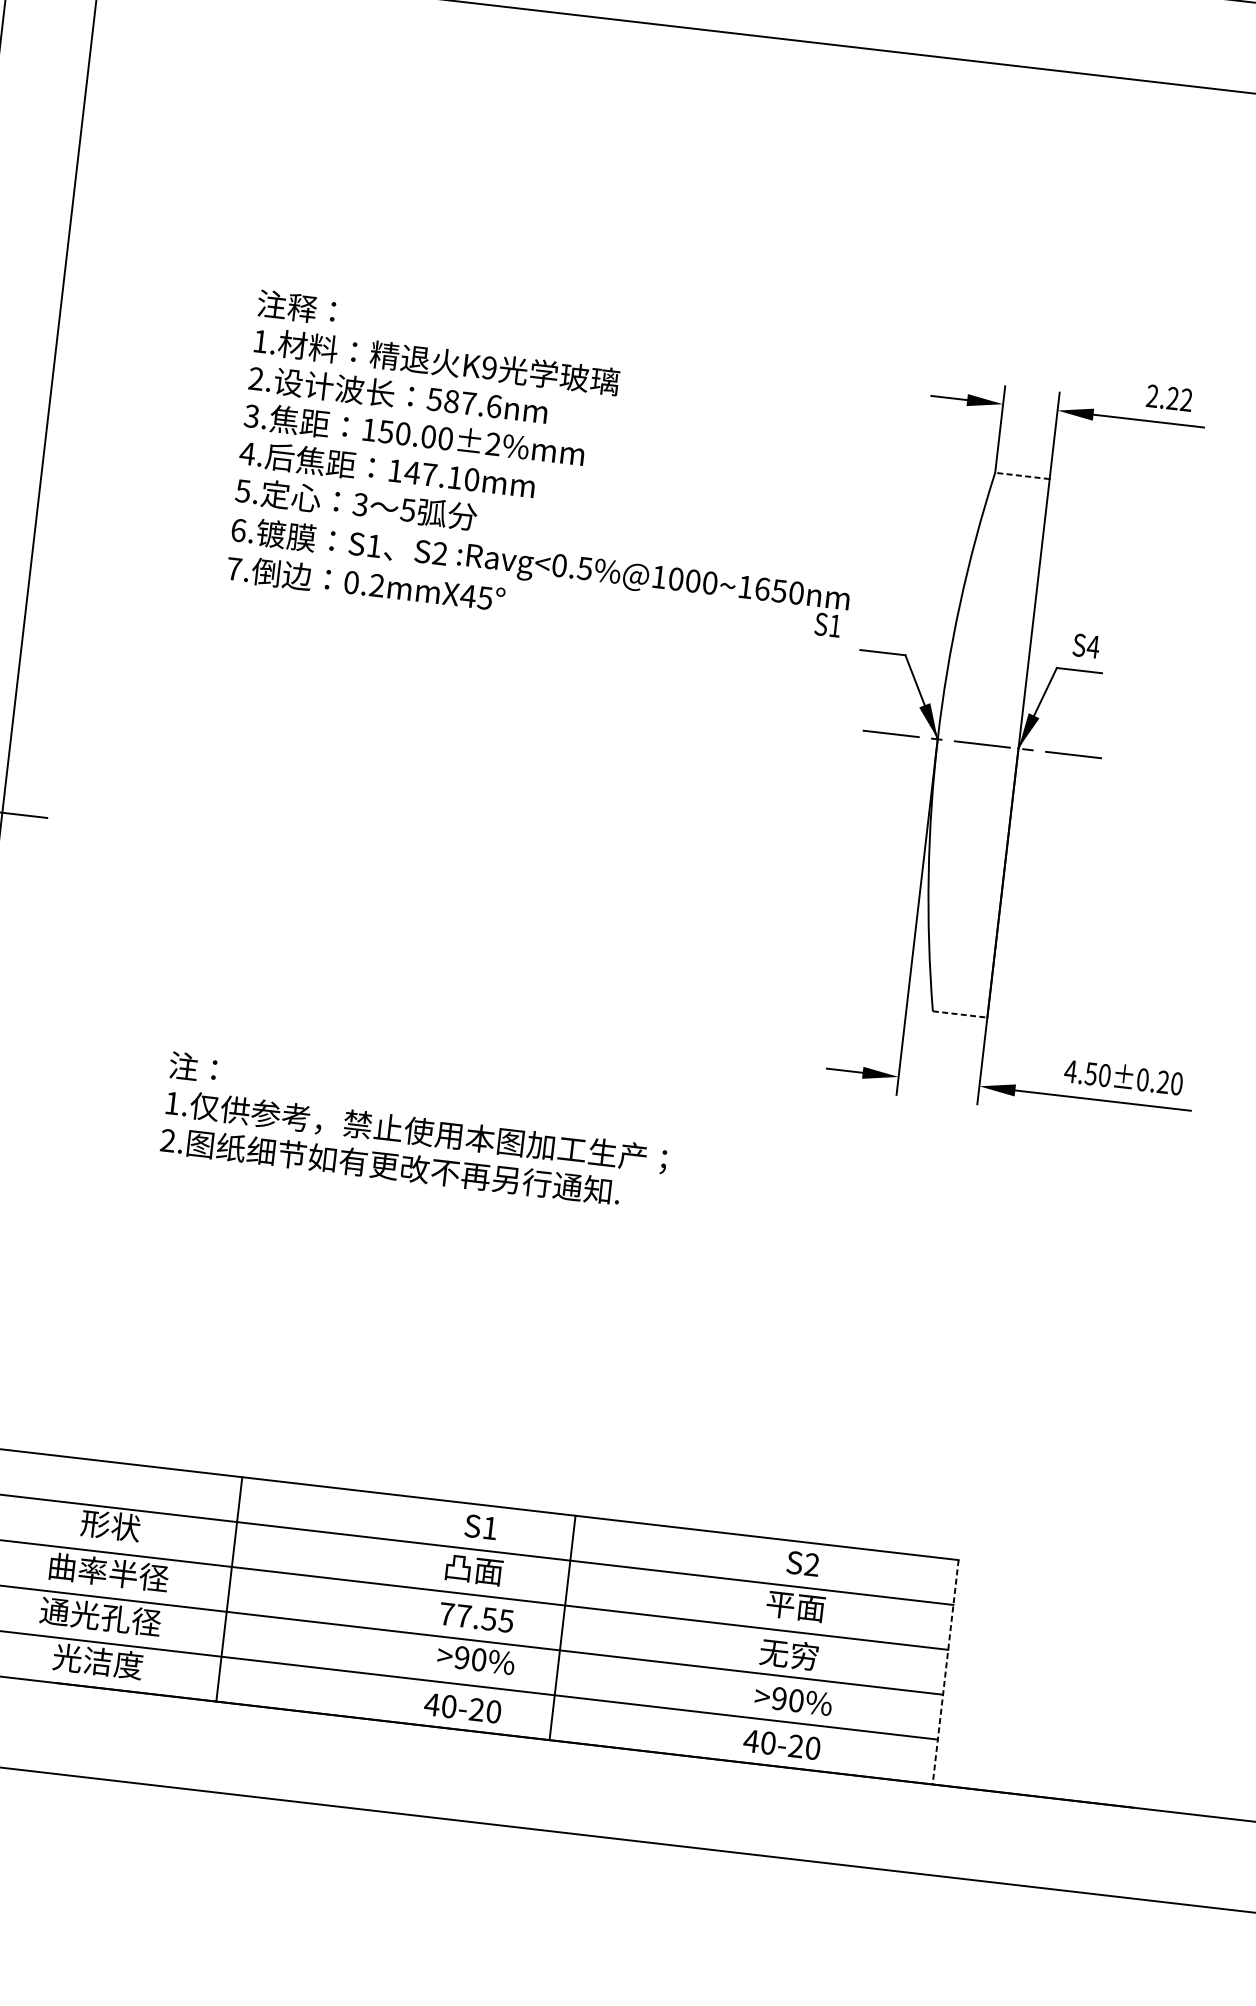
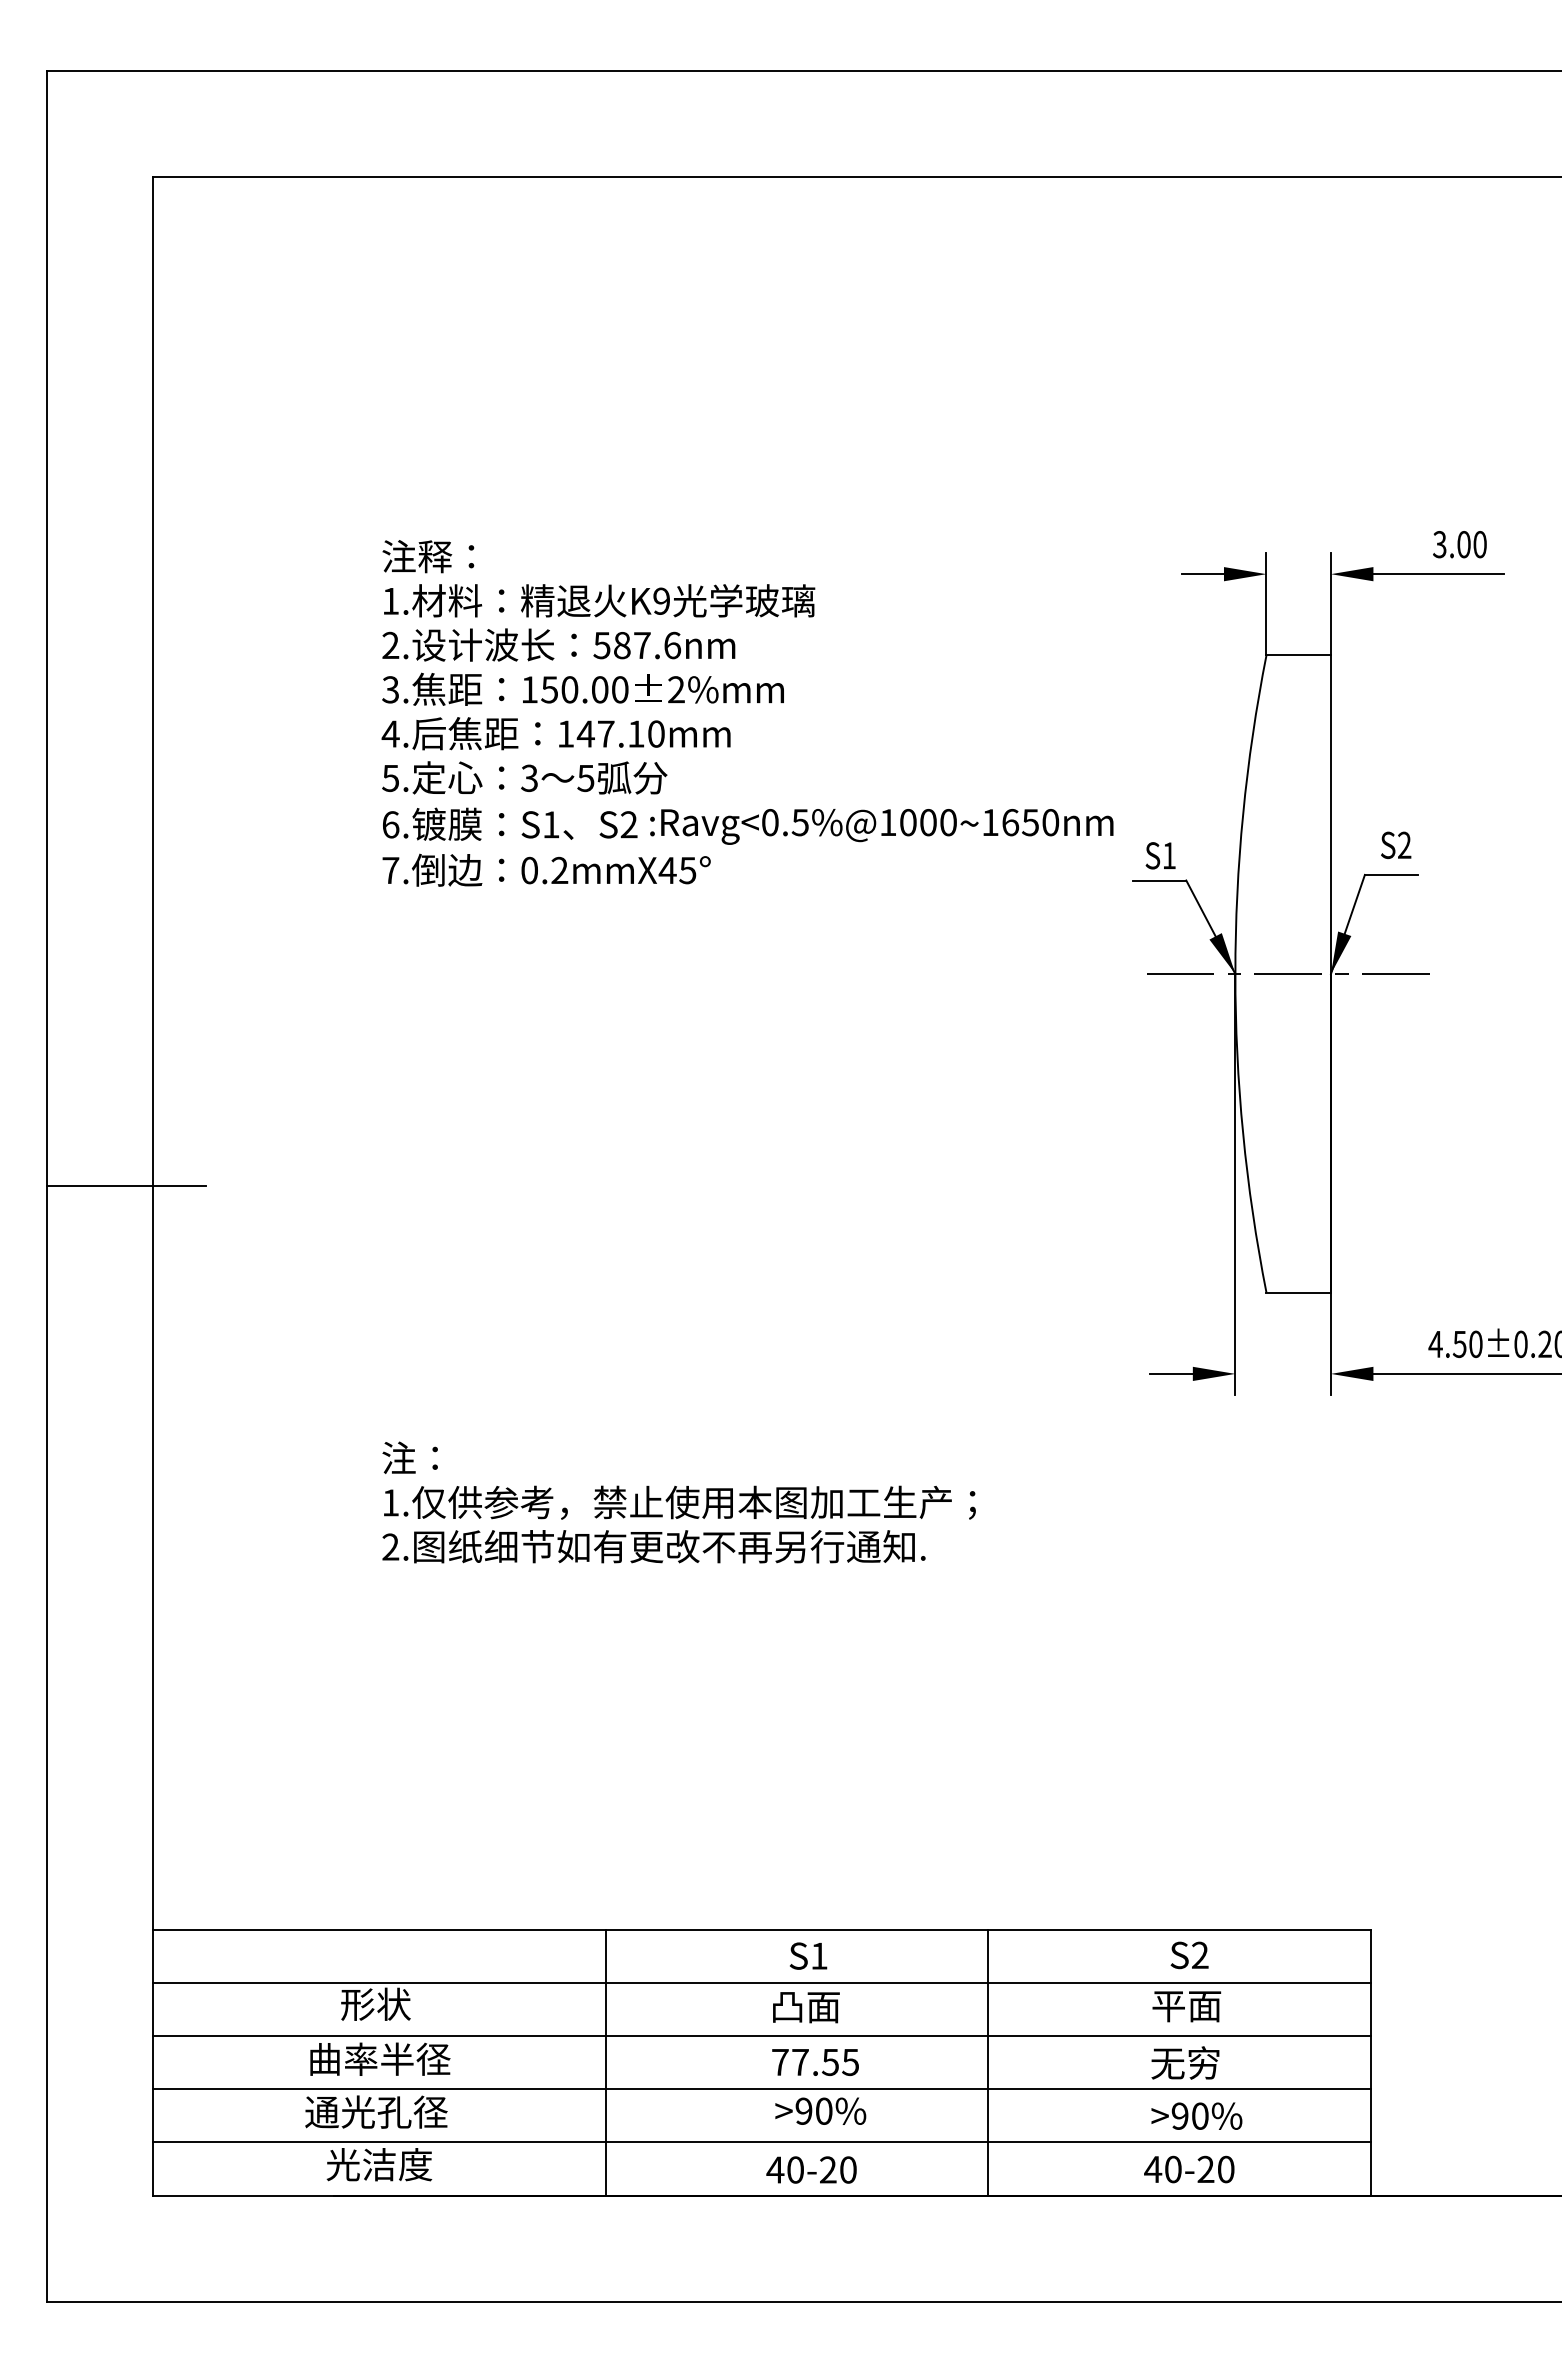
text: (1169, 398) -> (1459, 544), 2.22 -> 3.00
line: (1022, 476) -> (1298, 655), dashed -> solid
text: (827, 624) -> (1160, 855), moved
text: (1093, 646) -> (1404, 844), S4 -> S2
line: (960, 1014) -> (1299, 1292), dashed -> solid
line: (228, 1589) -> (605, 2062), moved
line: (562, 1627) -> (988, 2062), moved
line: (945, 1672) -> (1370, 2062), dashed -> solid

